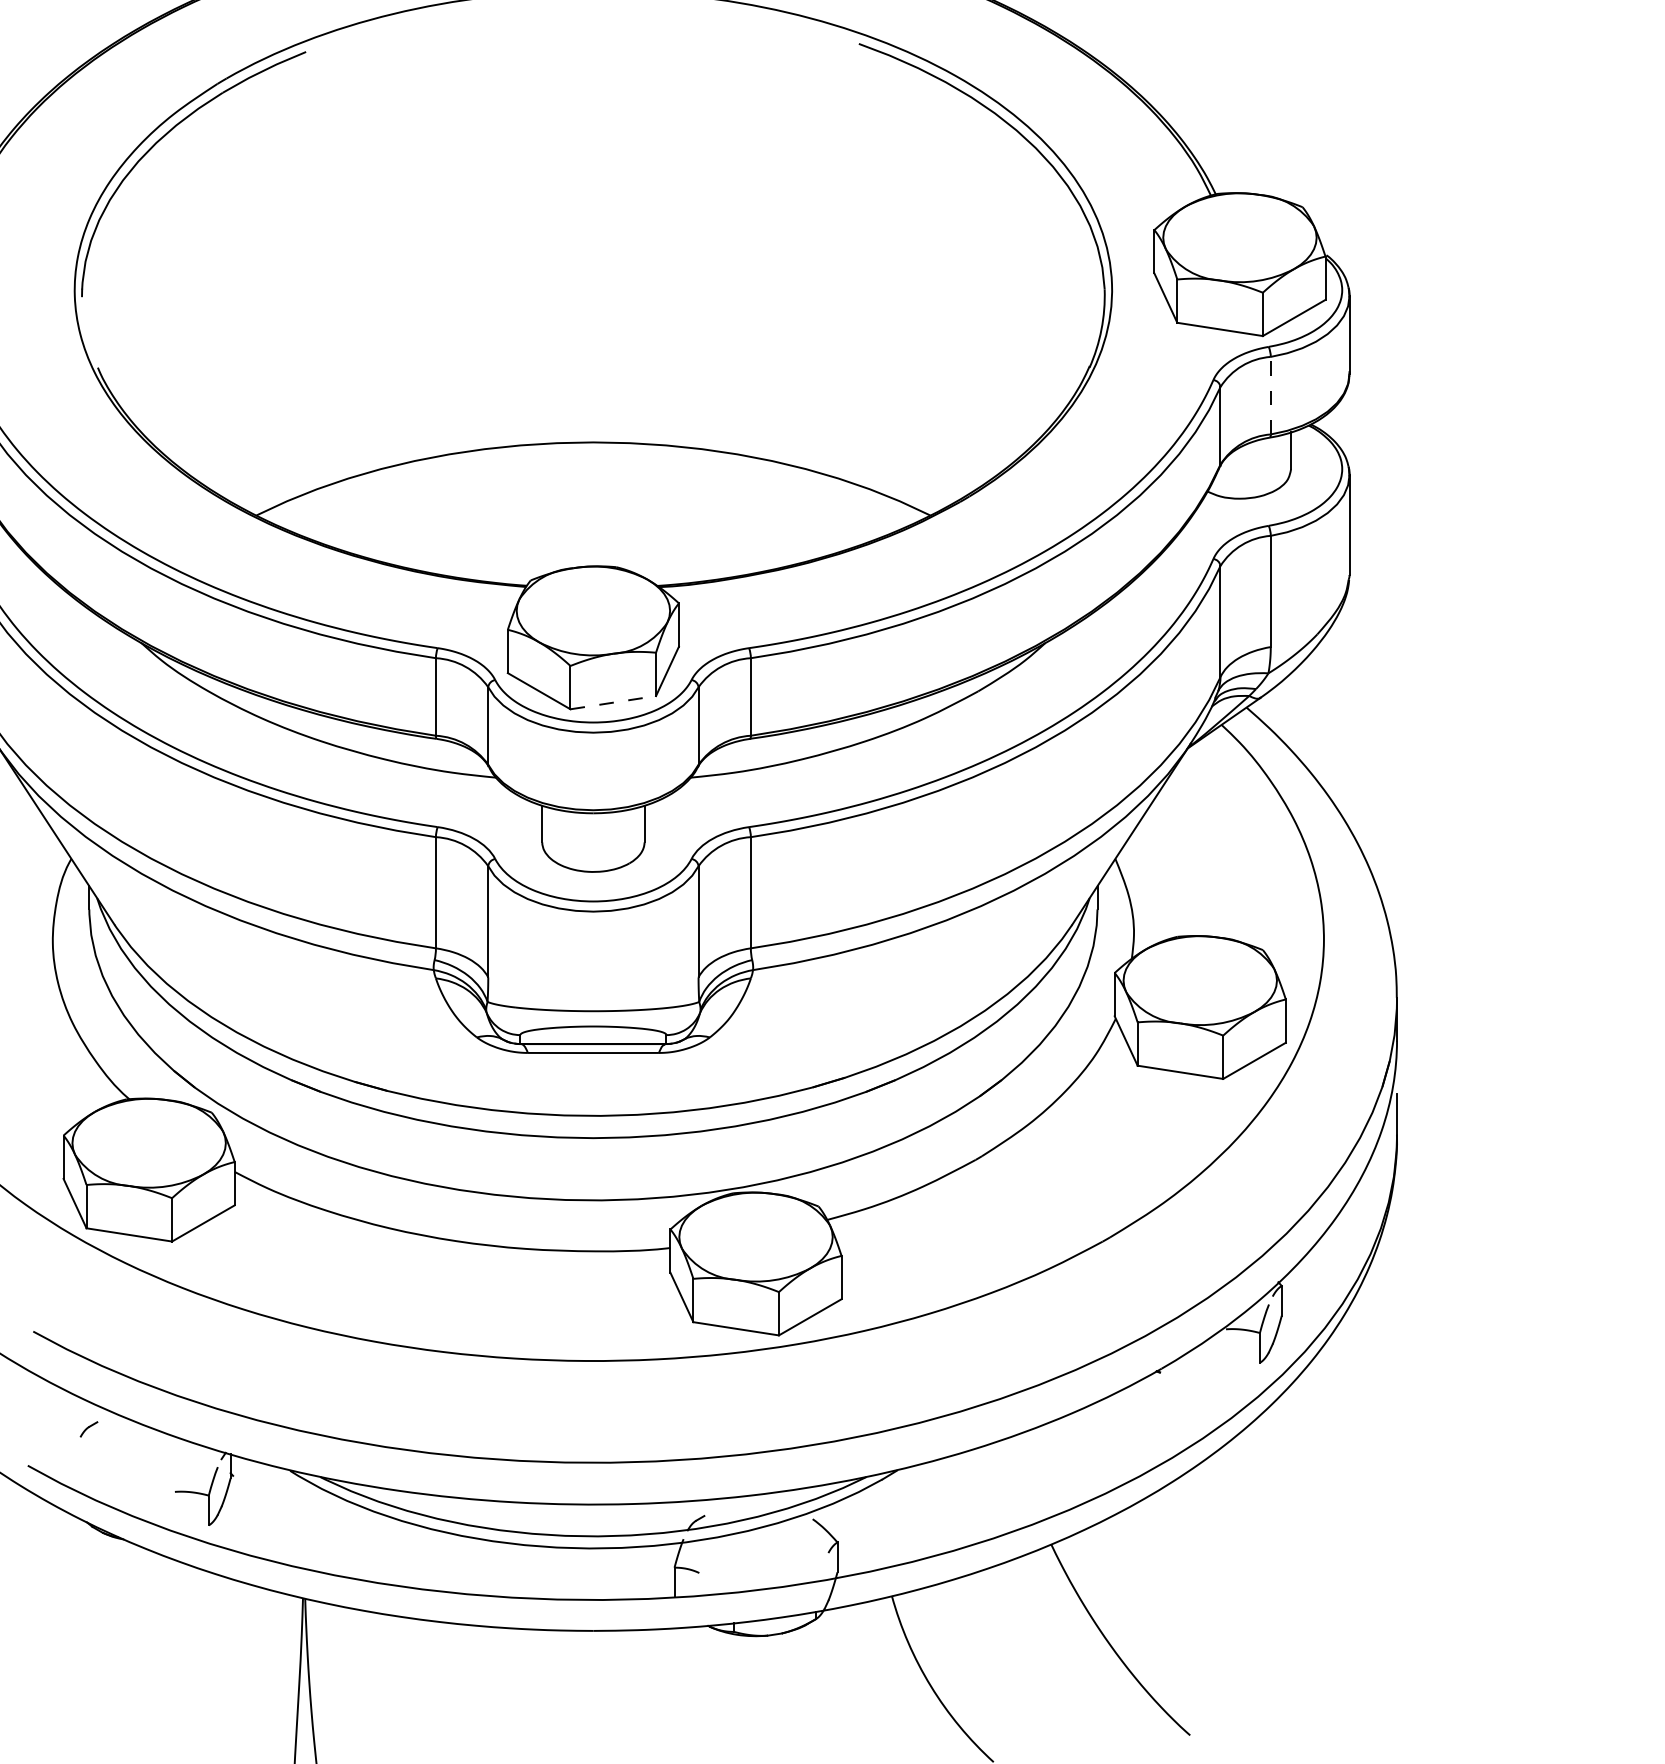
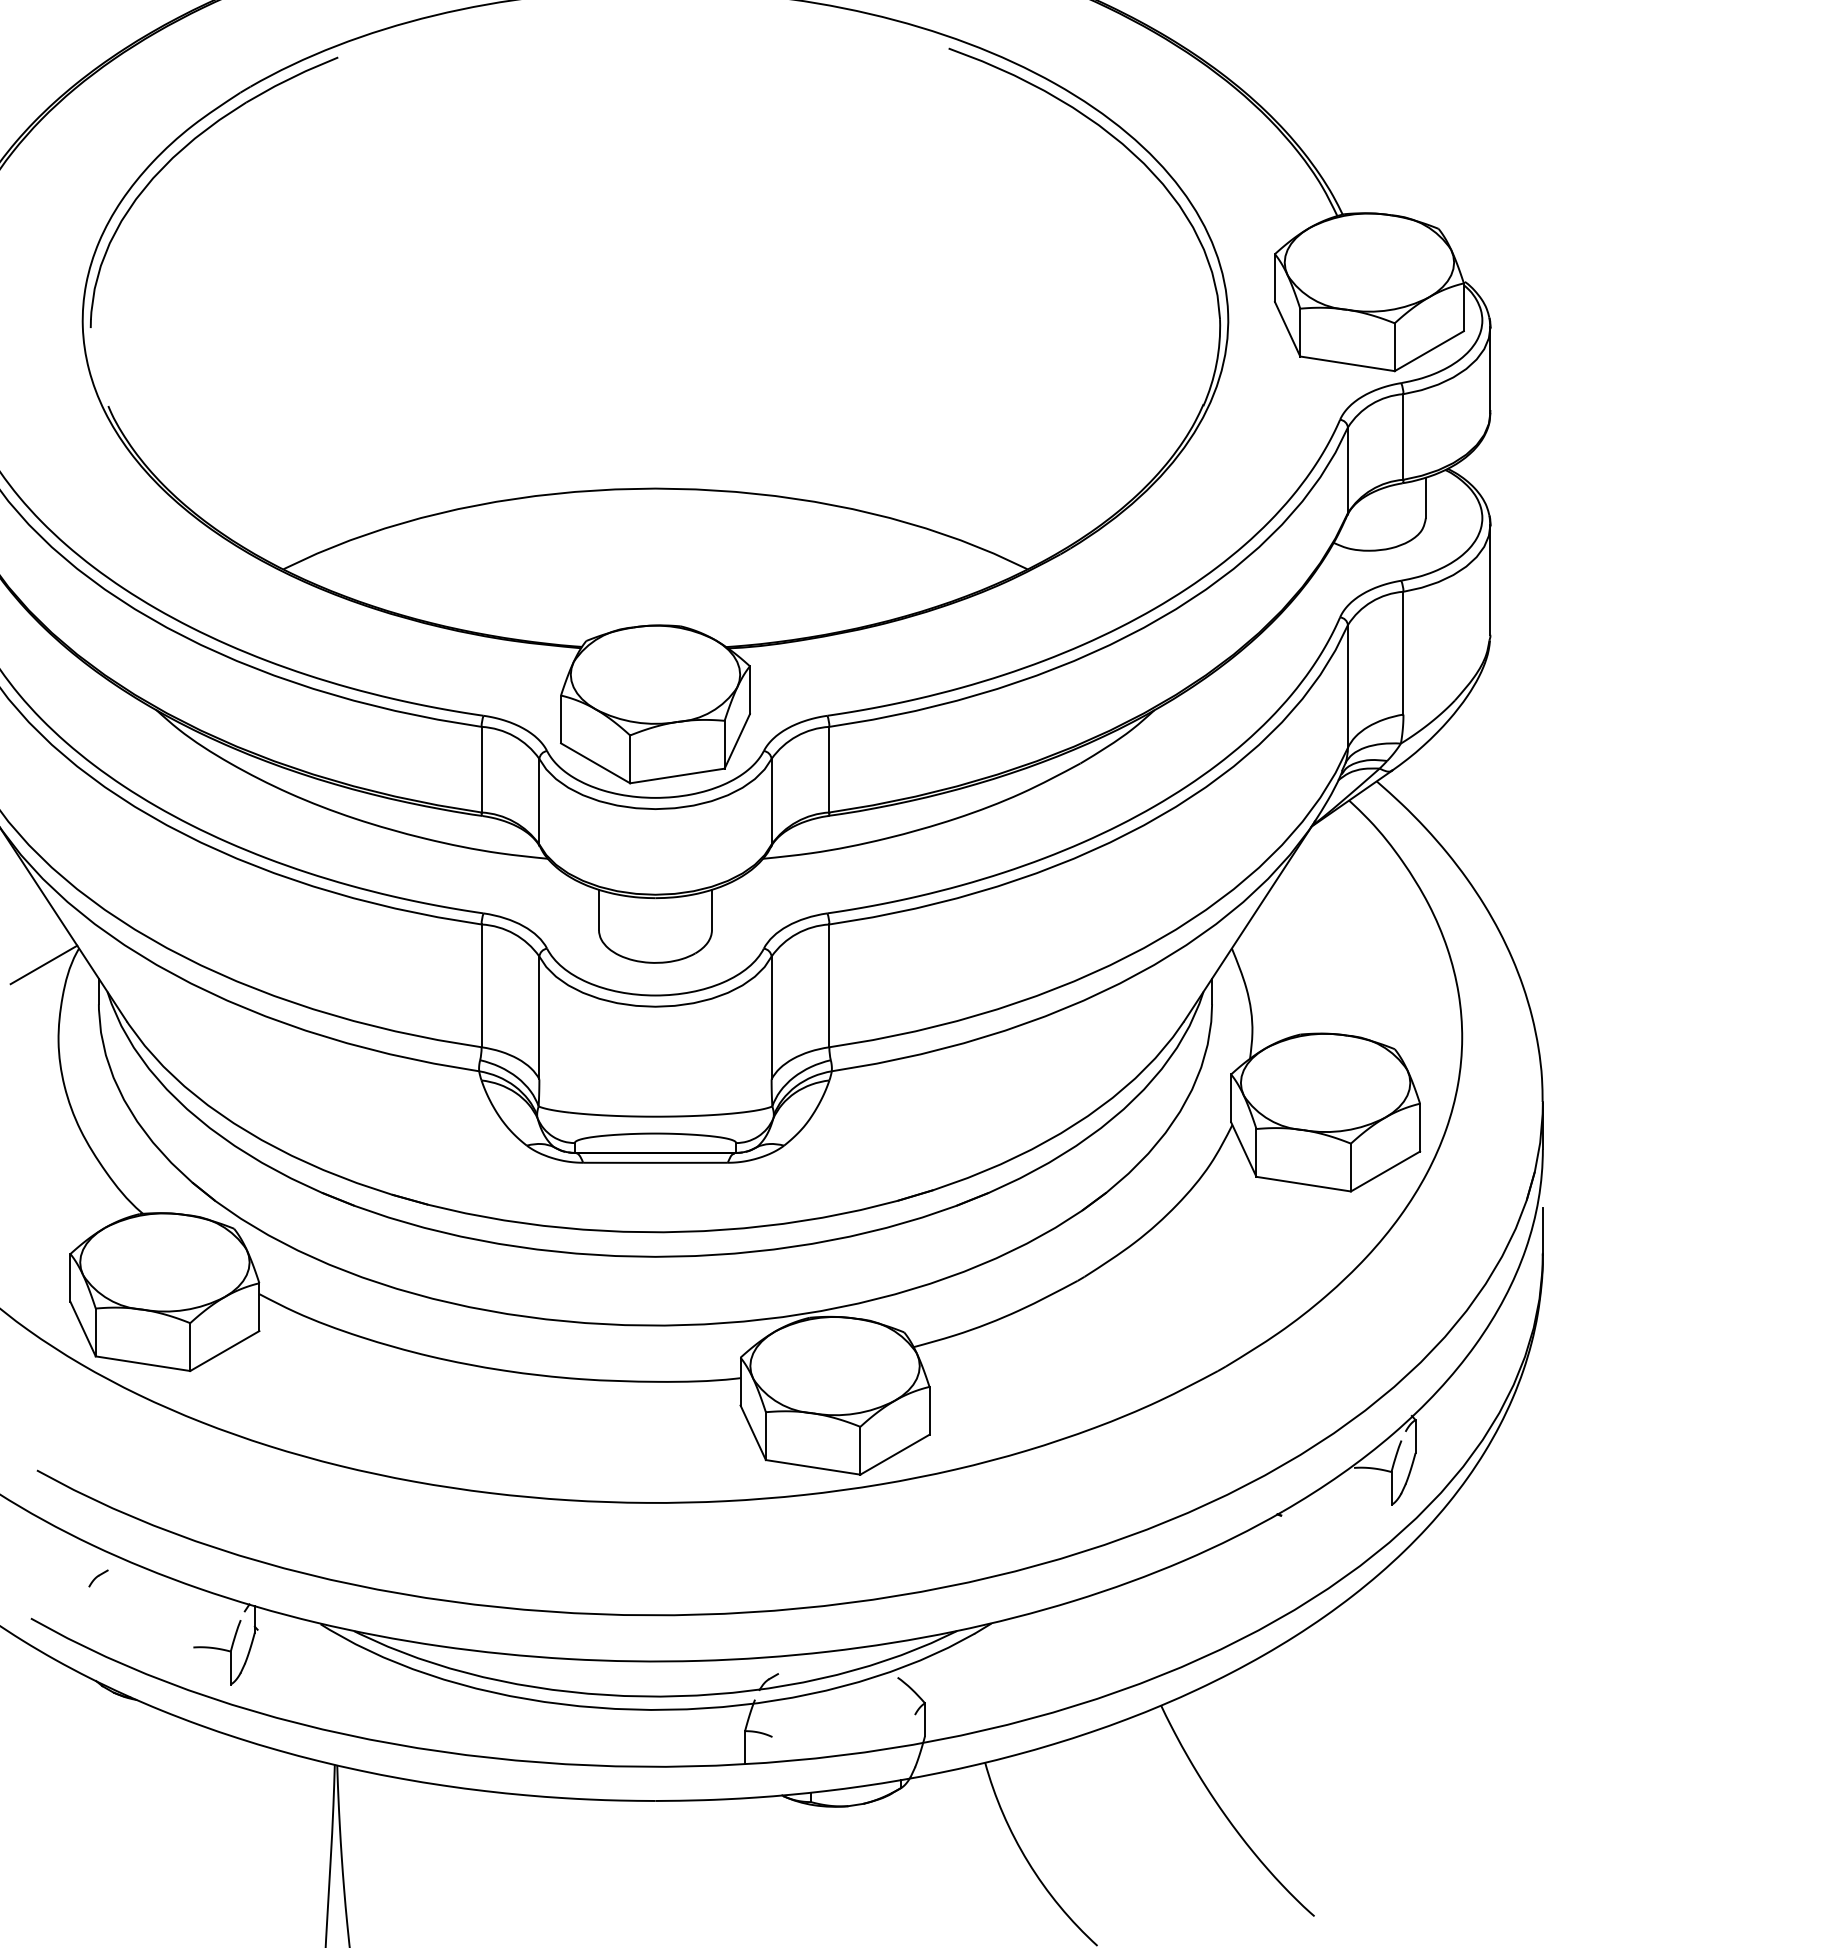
line: (1270, 395) -> (1403, 436), dashed -> solid
line: (613, 702) -> (677, 775), dashed -> solid
line: (39, 873) -> (43, 964), added

